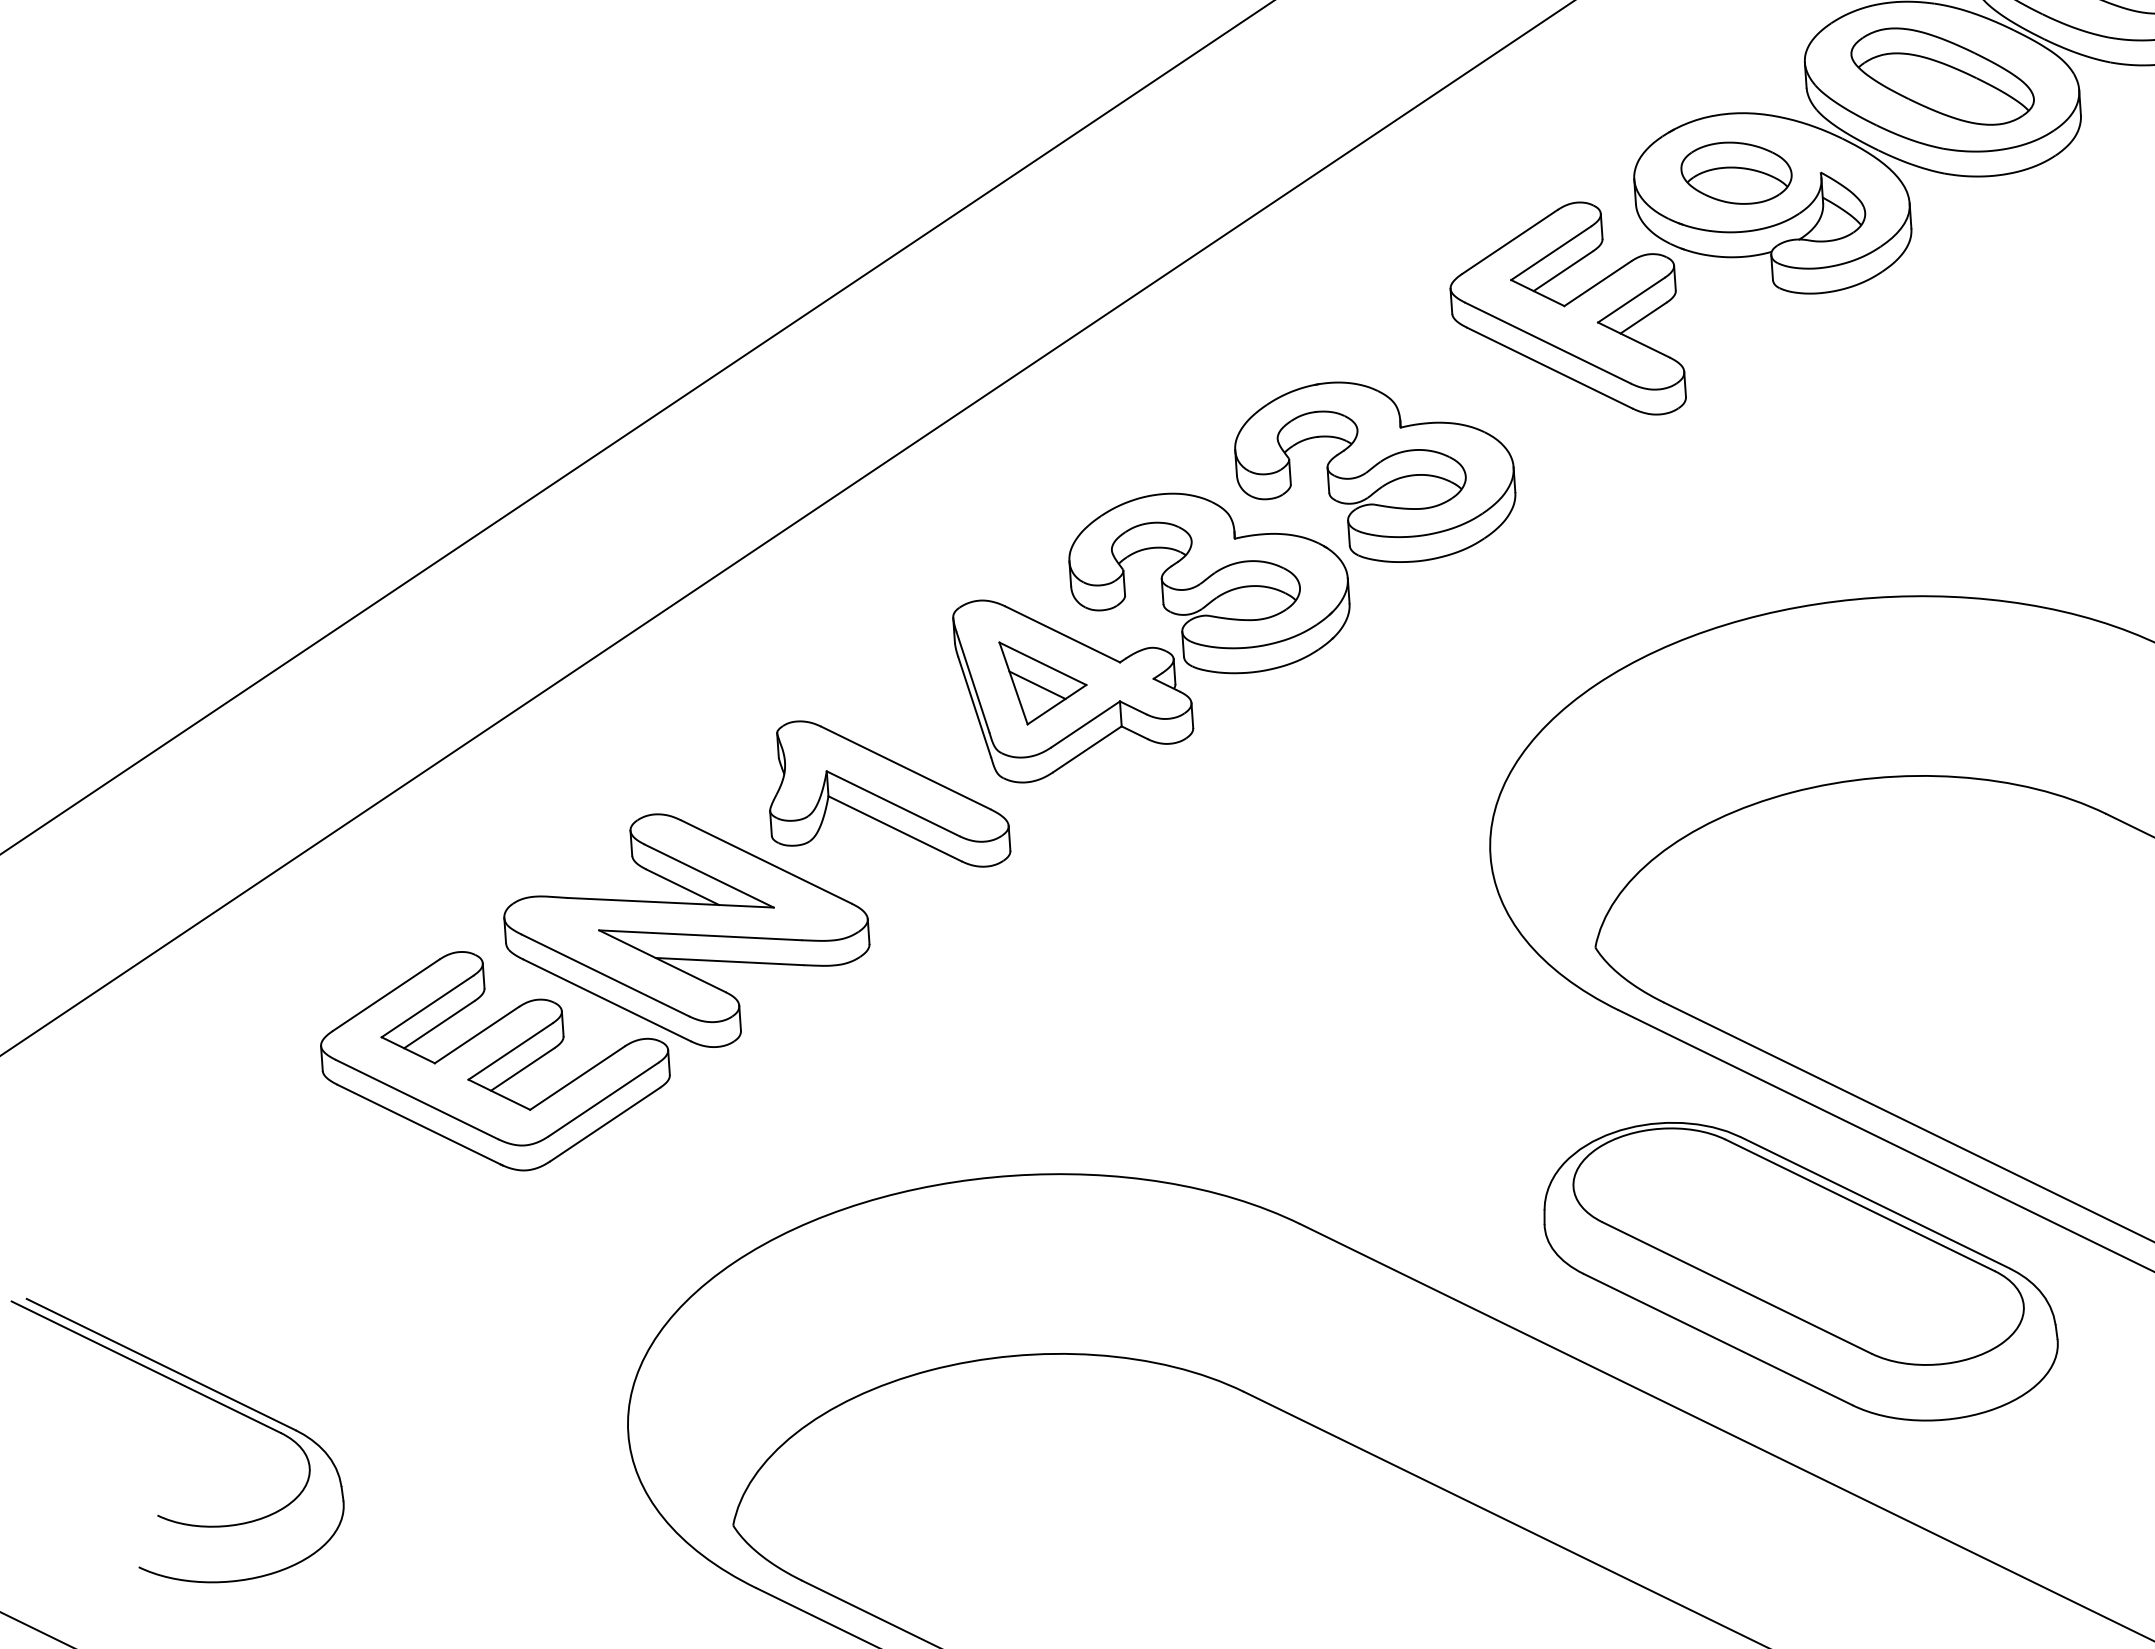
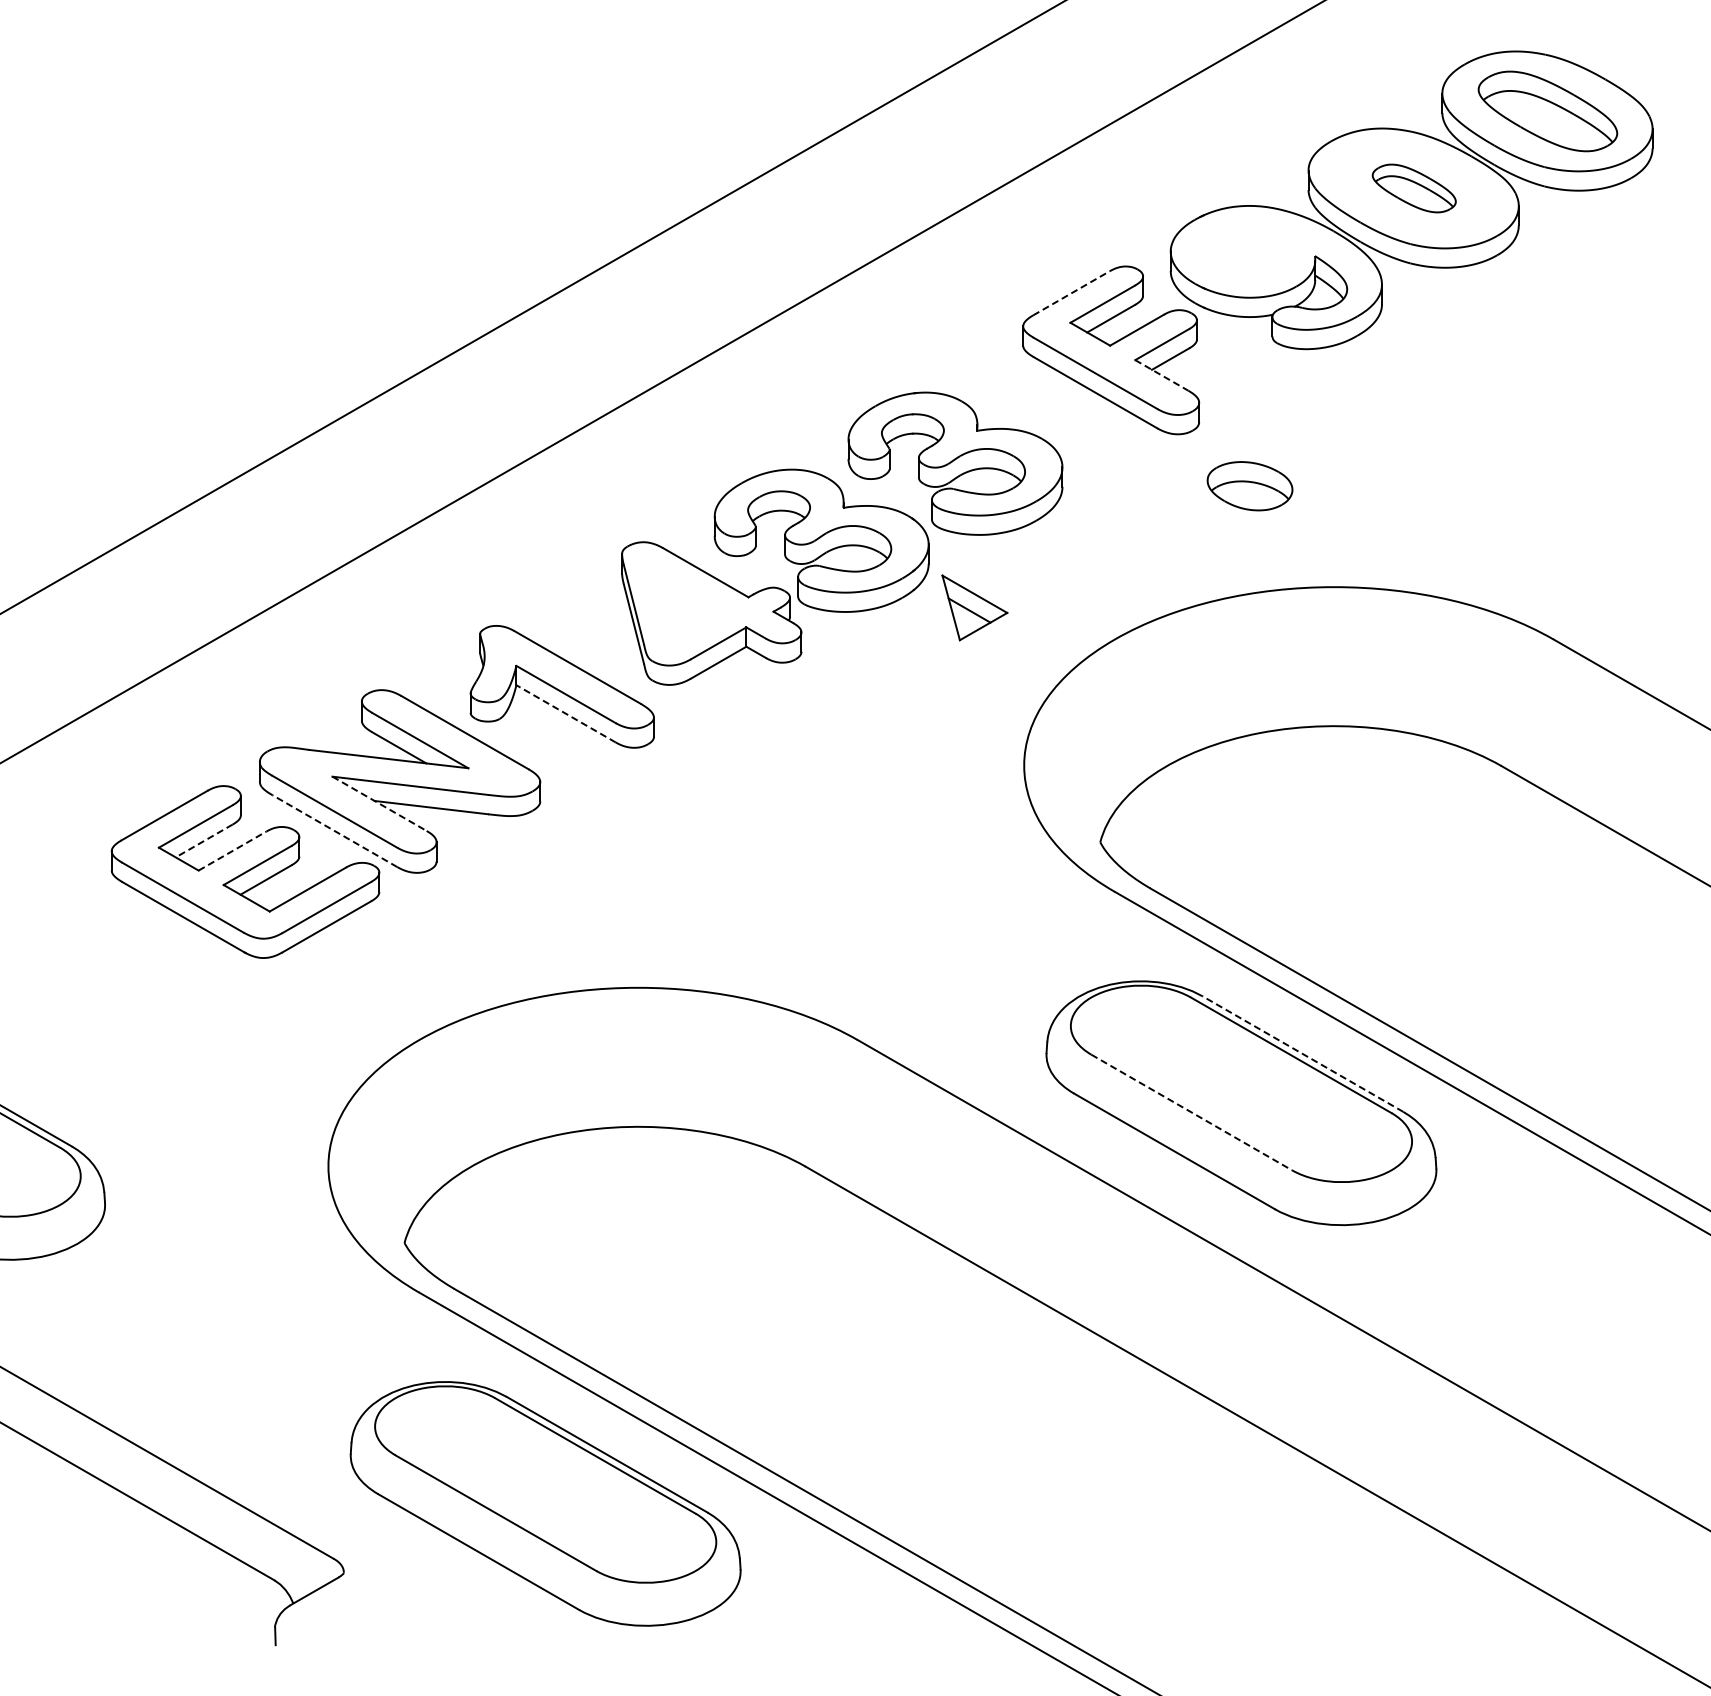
part: (1943, 76) -> (1414, 188), size x0.6
part: (1735, 173) -> (1249, 486), moved
line: (1509, 242) -> (1071, 293), solid -> dashed
line: (1633, 340) -> (1161, 375), solid -> dashed
part: (1043, 680) -> (974, 607), moved
line: (894, 828) -> (565, 713), solid -> dashed
line: (663, 962) -> (380, 804), solid -> dashed
line: (606, 1000) -> (334, 831), solid -> dashed
line: (439, 1023) -> (204, 840), solid -> dashed
line: (478, 1034) -> (233, 850), solid -> dashed
line: (1874, 1203) -> (1302, 1054), solid -> dashed
line: (1736, 1287) -> (1191, 1112), solid -> dashed

